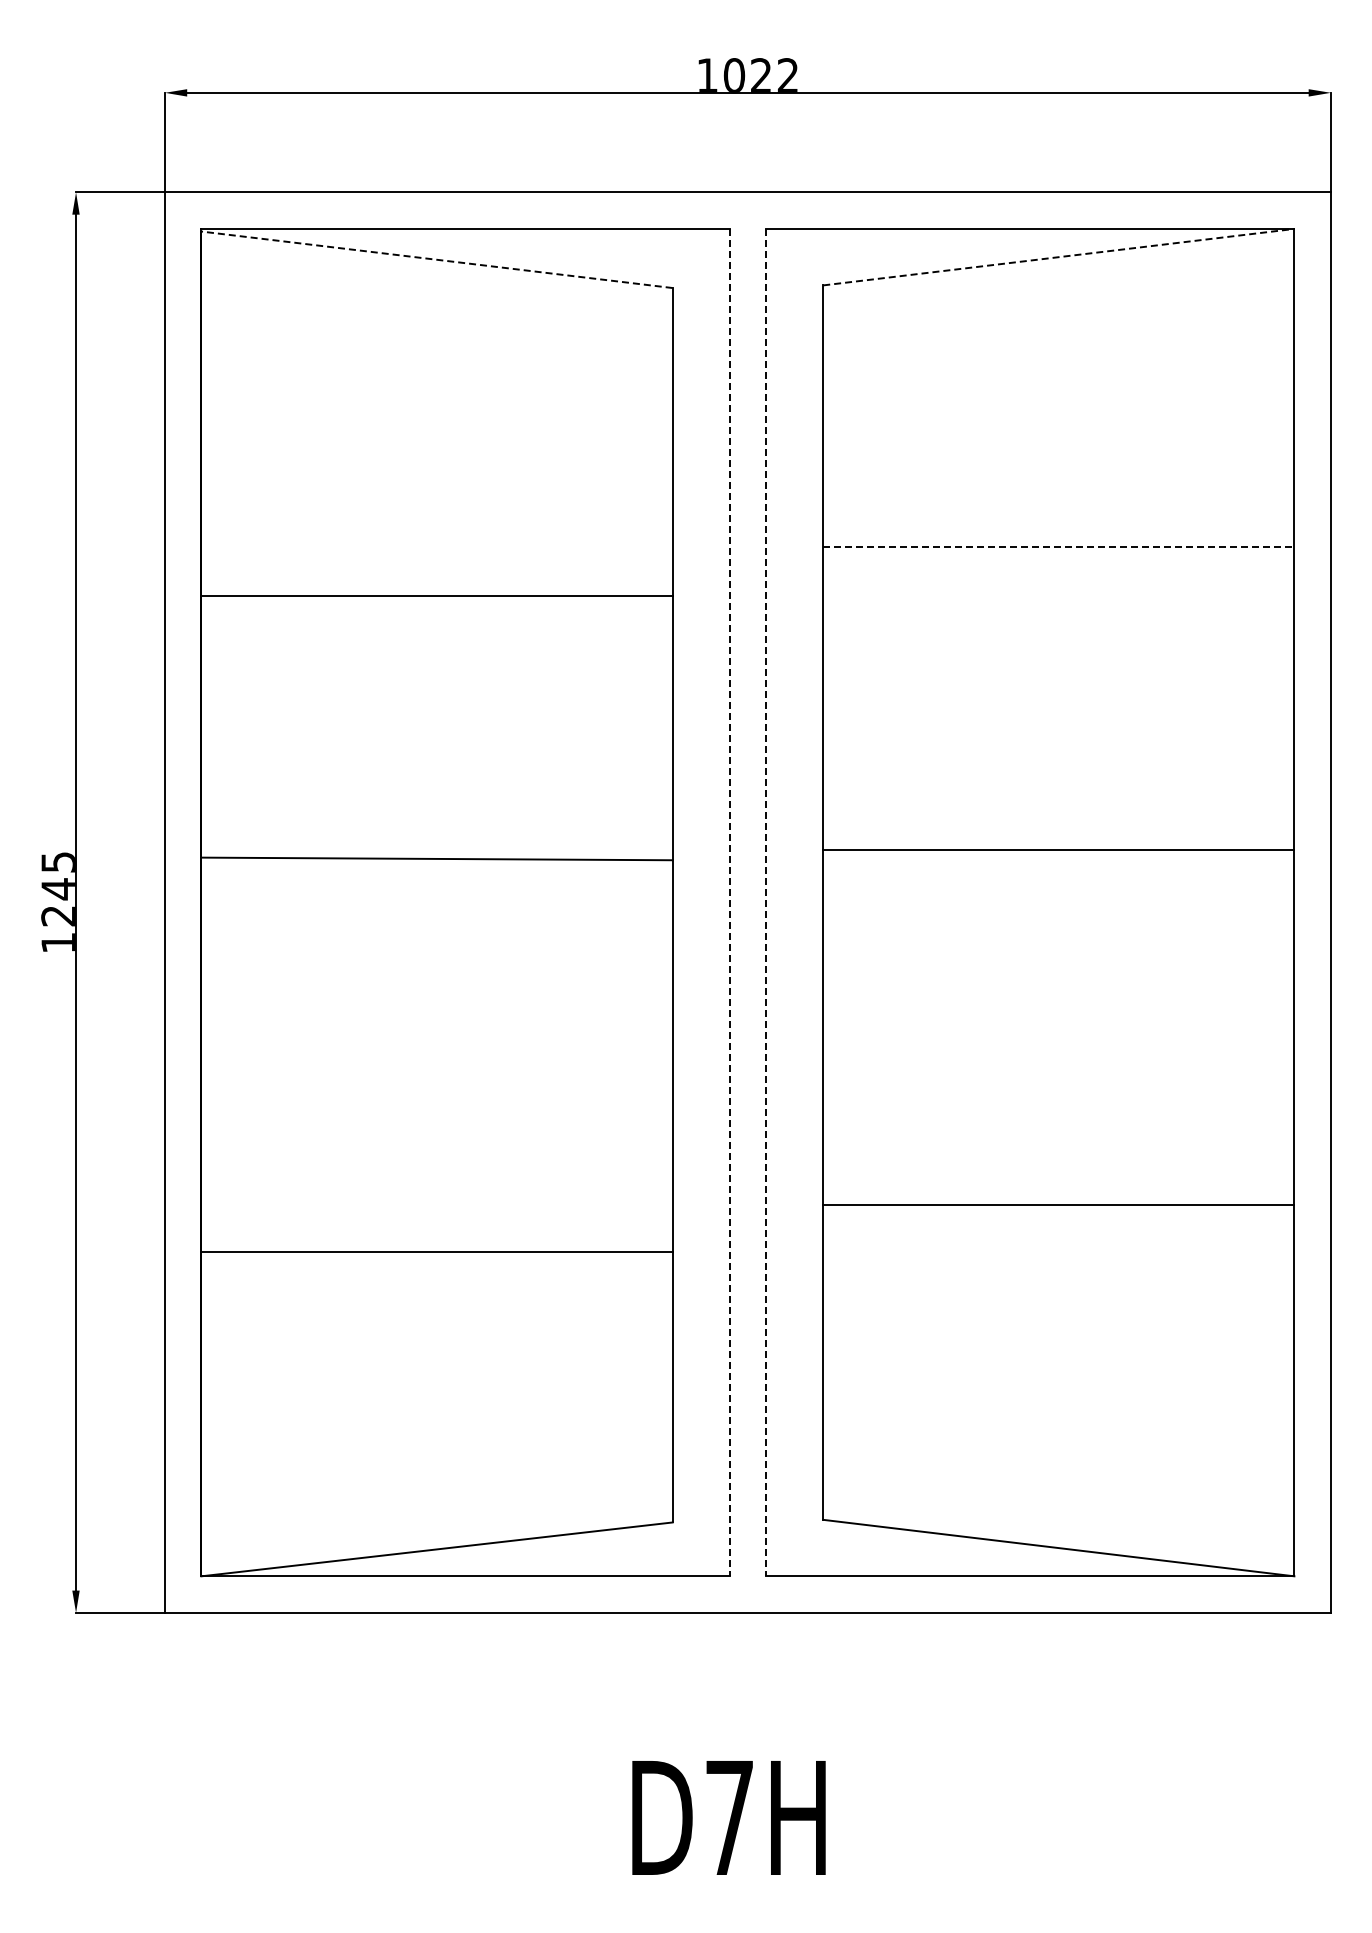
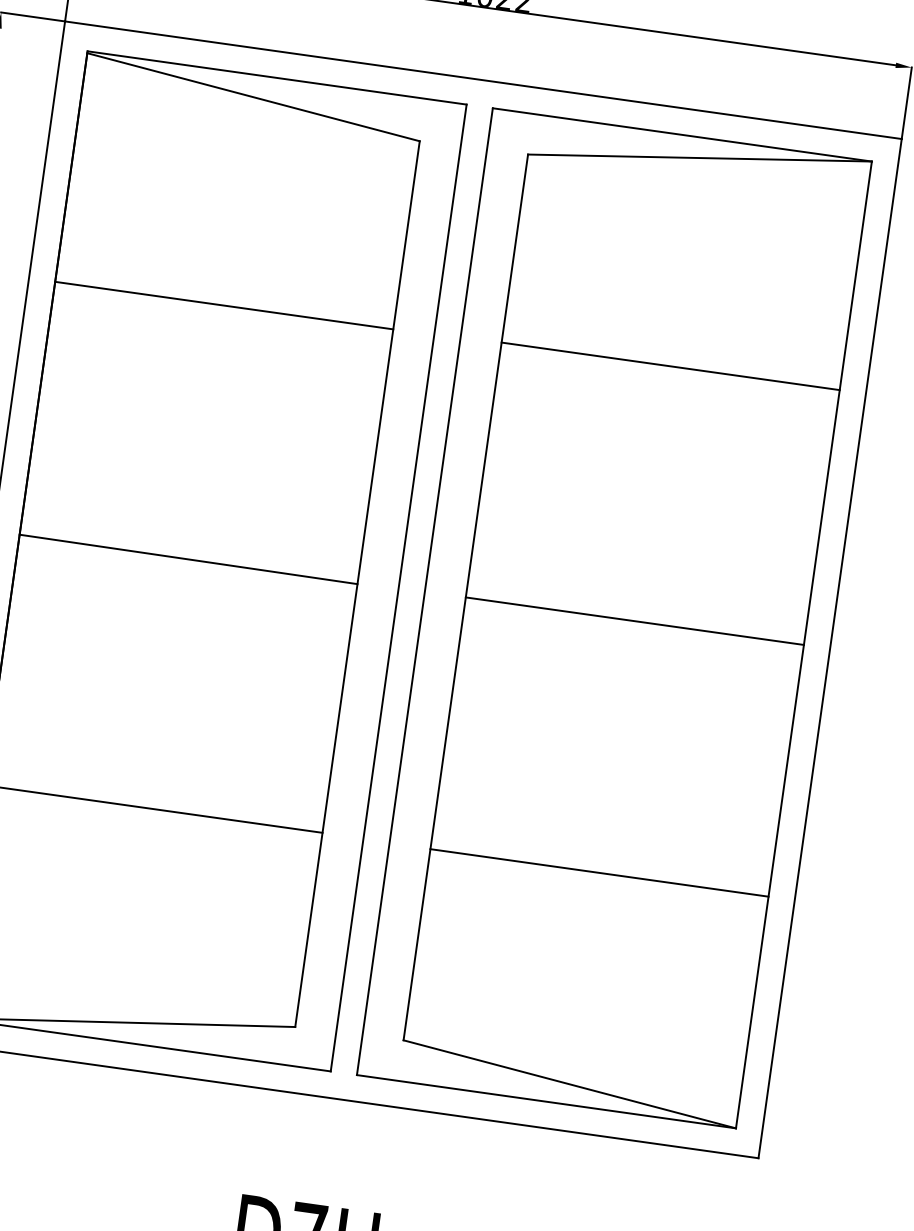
line: (1059, 257) -> (700, 158), dashed -> solid
line: (436, 259) -> (253, 96), dashed -> solid
line: (1058, 547) -> (670, 366), dashed -> solid
line: (436, 596) -> (223, 305), moved
line: (1058, 849) -> (634, 621), moved
line: (436, 858) -> (188, 559), moved
line: (729, 902) -> (398, 587), dashed -> solid
line: (766, 902) -> (425, 591), dashed -> solid
line: (1058, 1205) -> (599, 872), moved

